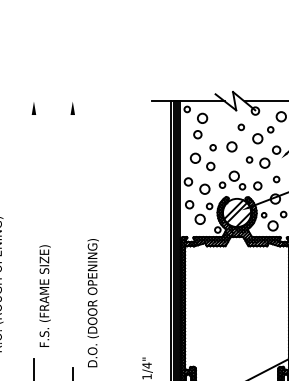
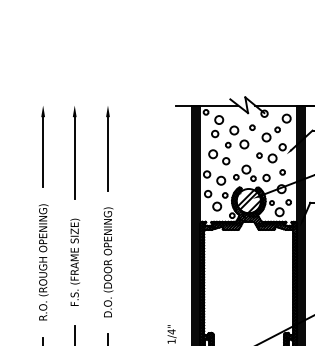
circle: (220, 130) -> (234, 130), added
line: (72, 157) -> (107, 153), added
line: (33, 162) -> (74, 157), added
text: (45, 295) -> (75, 261), moved
text: (93, 303) -> (108, 262), moved

